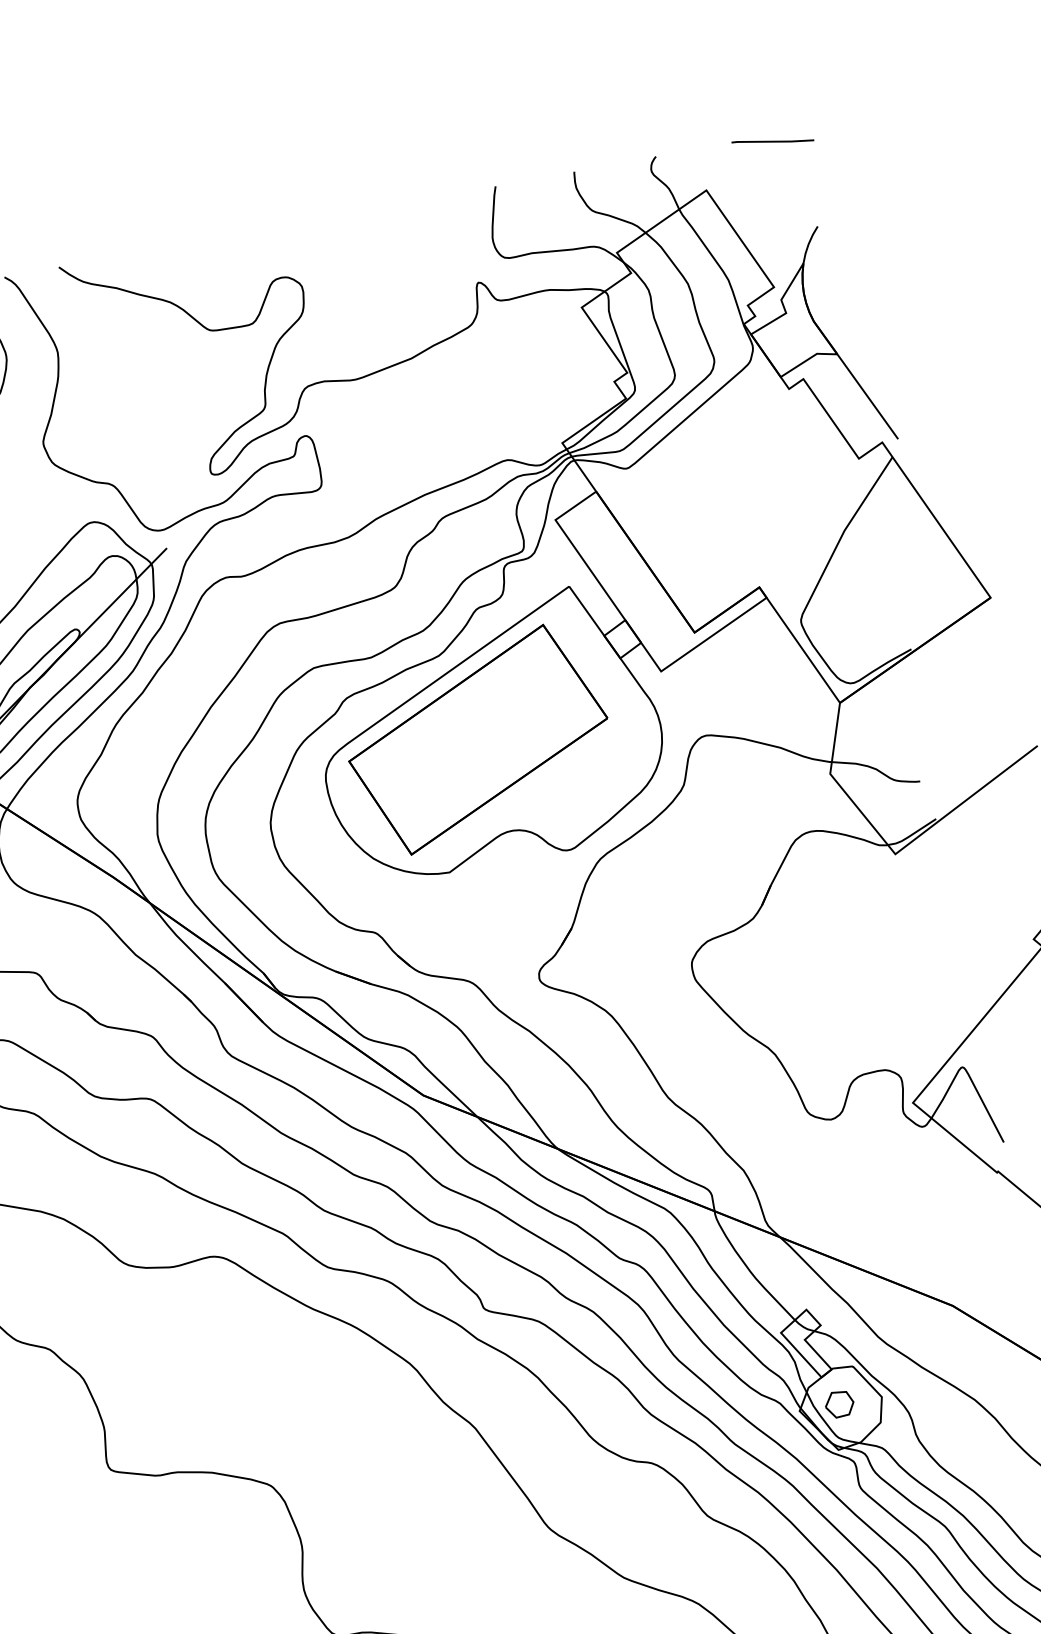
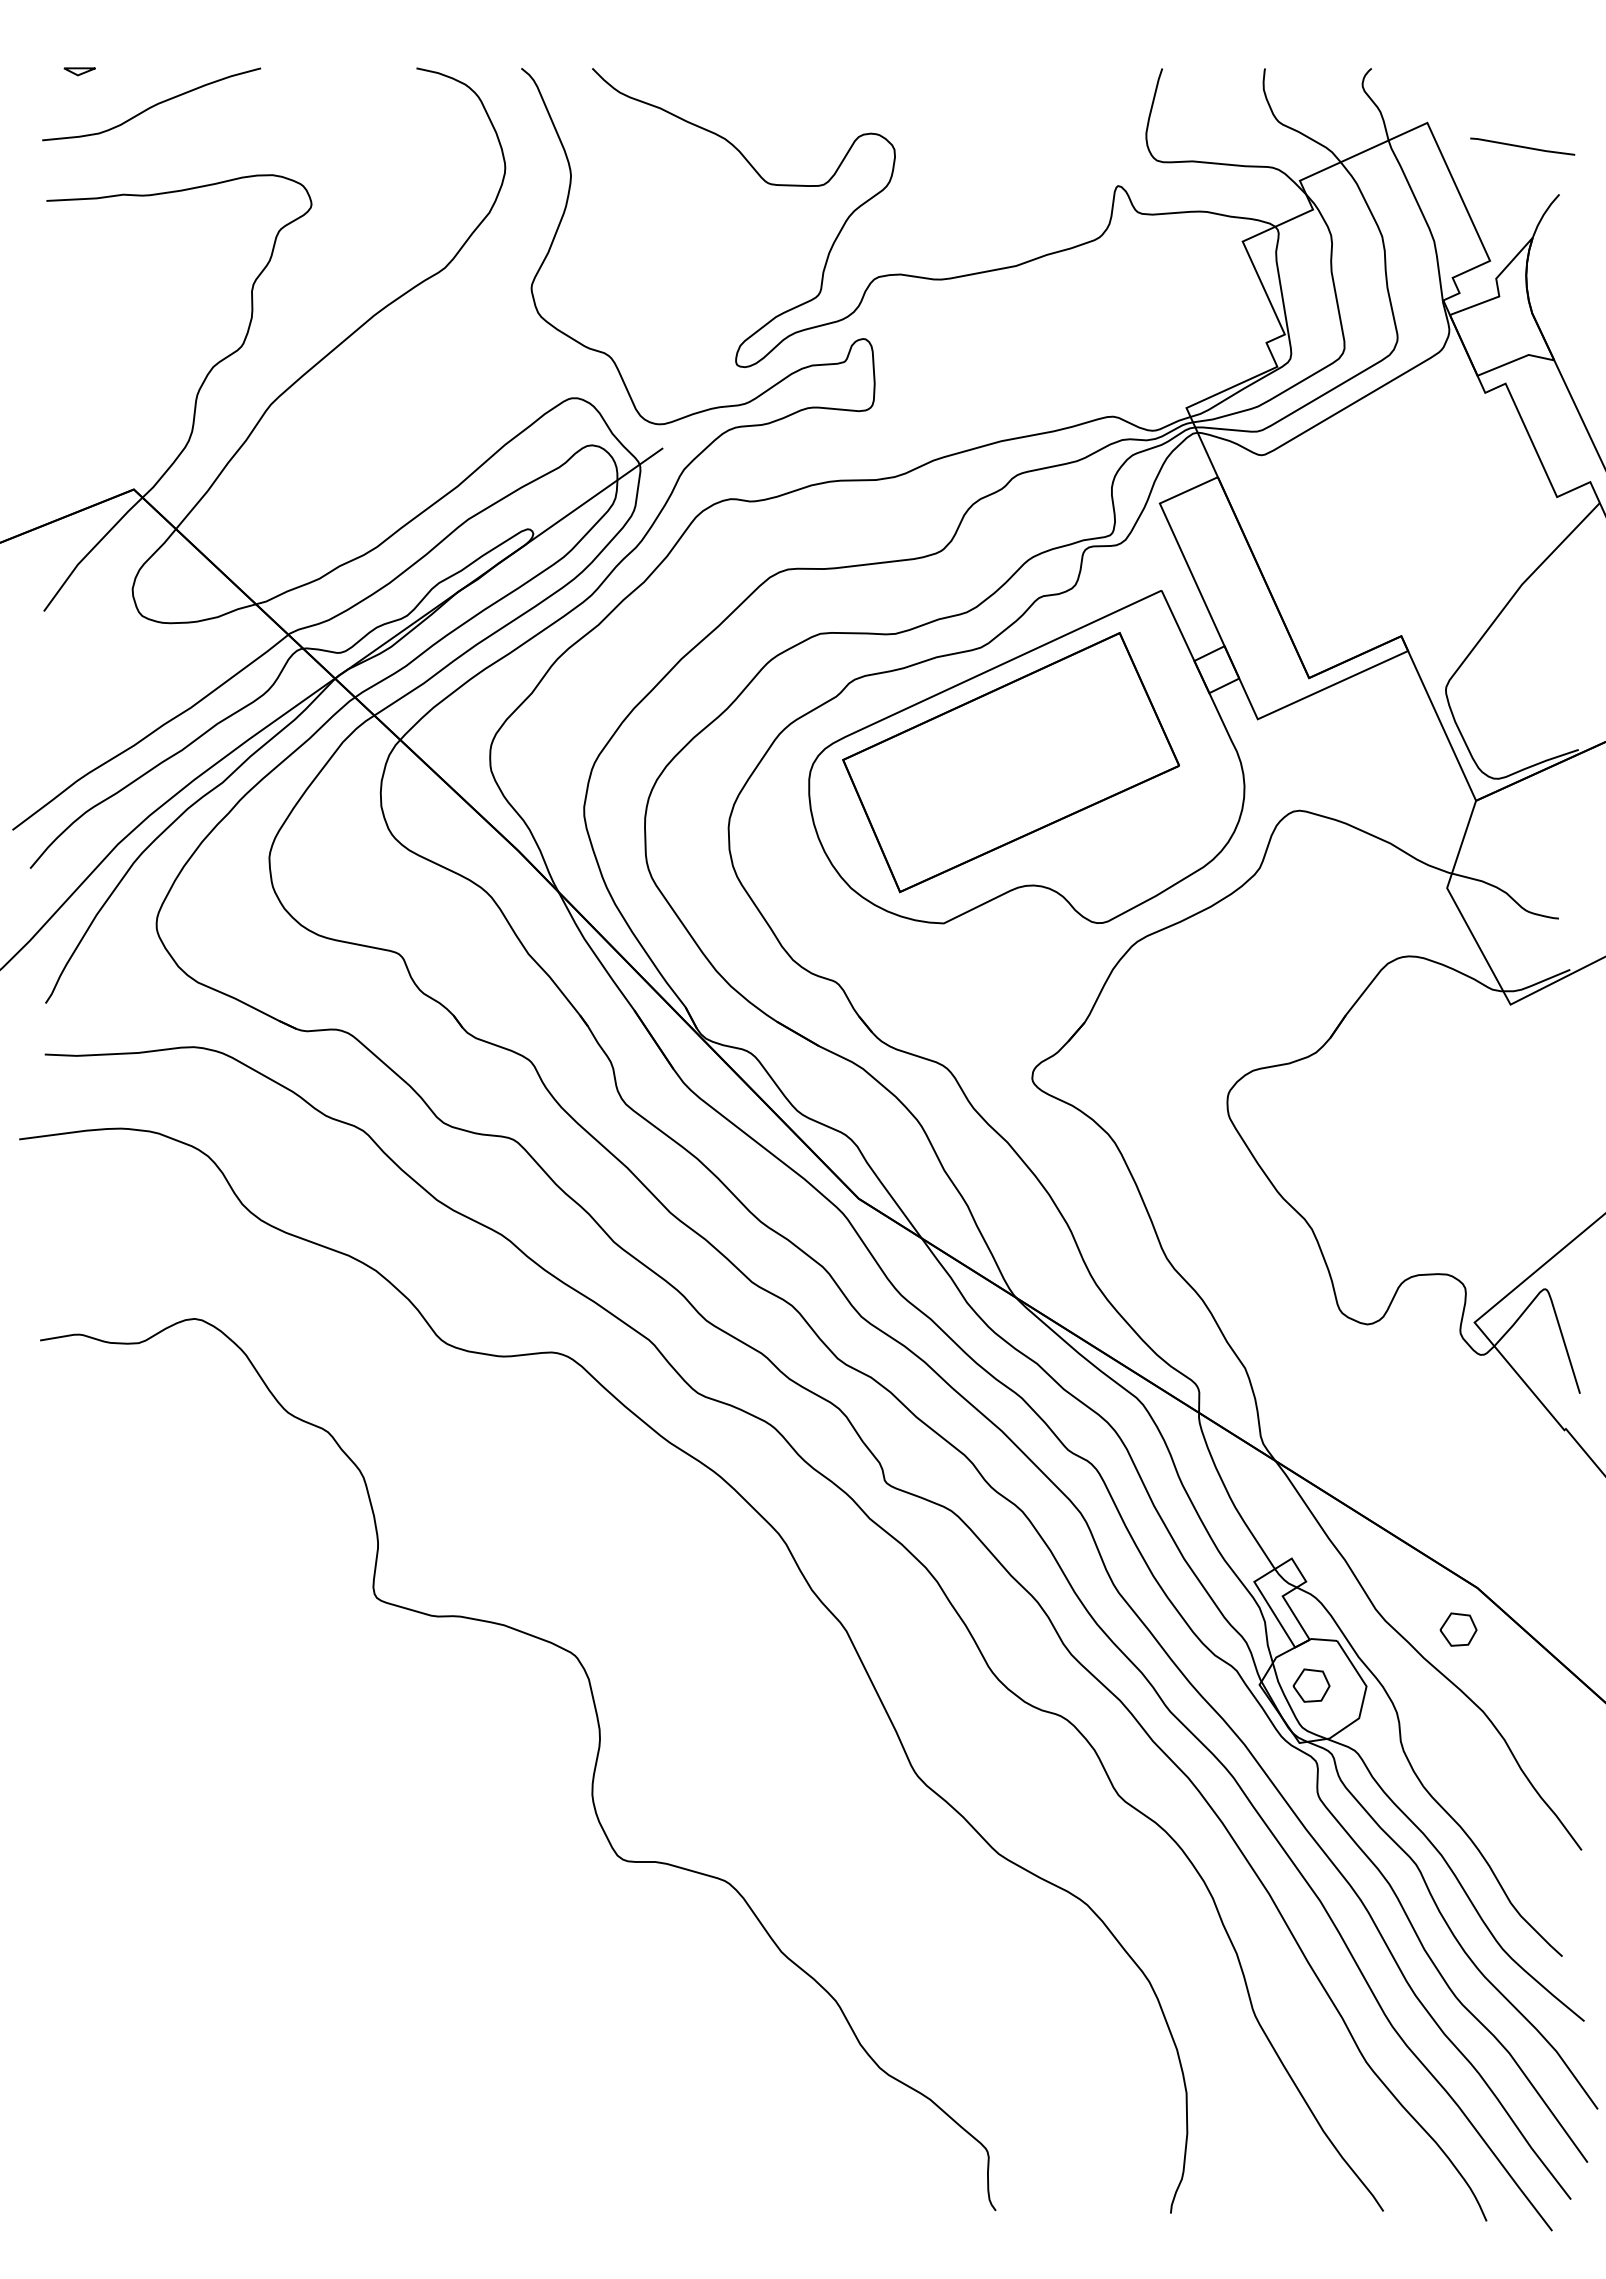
line: (772, 141) -> (1522, 146), moved
part: (944, 1340) -> (1458, 1629), added

